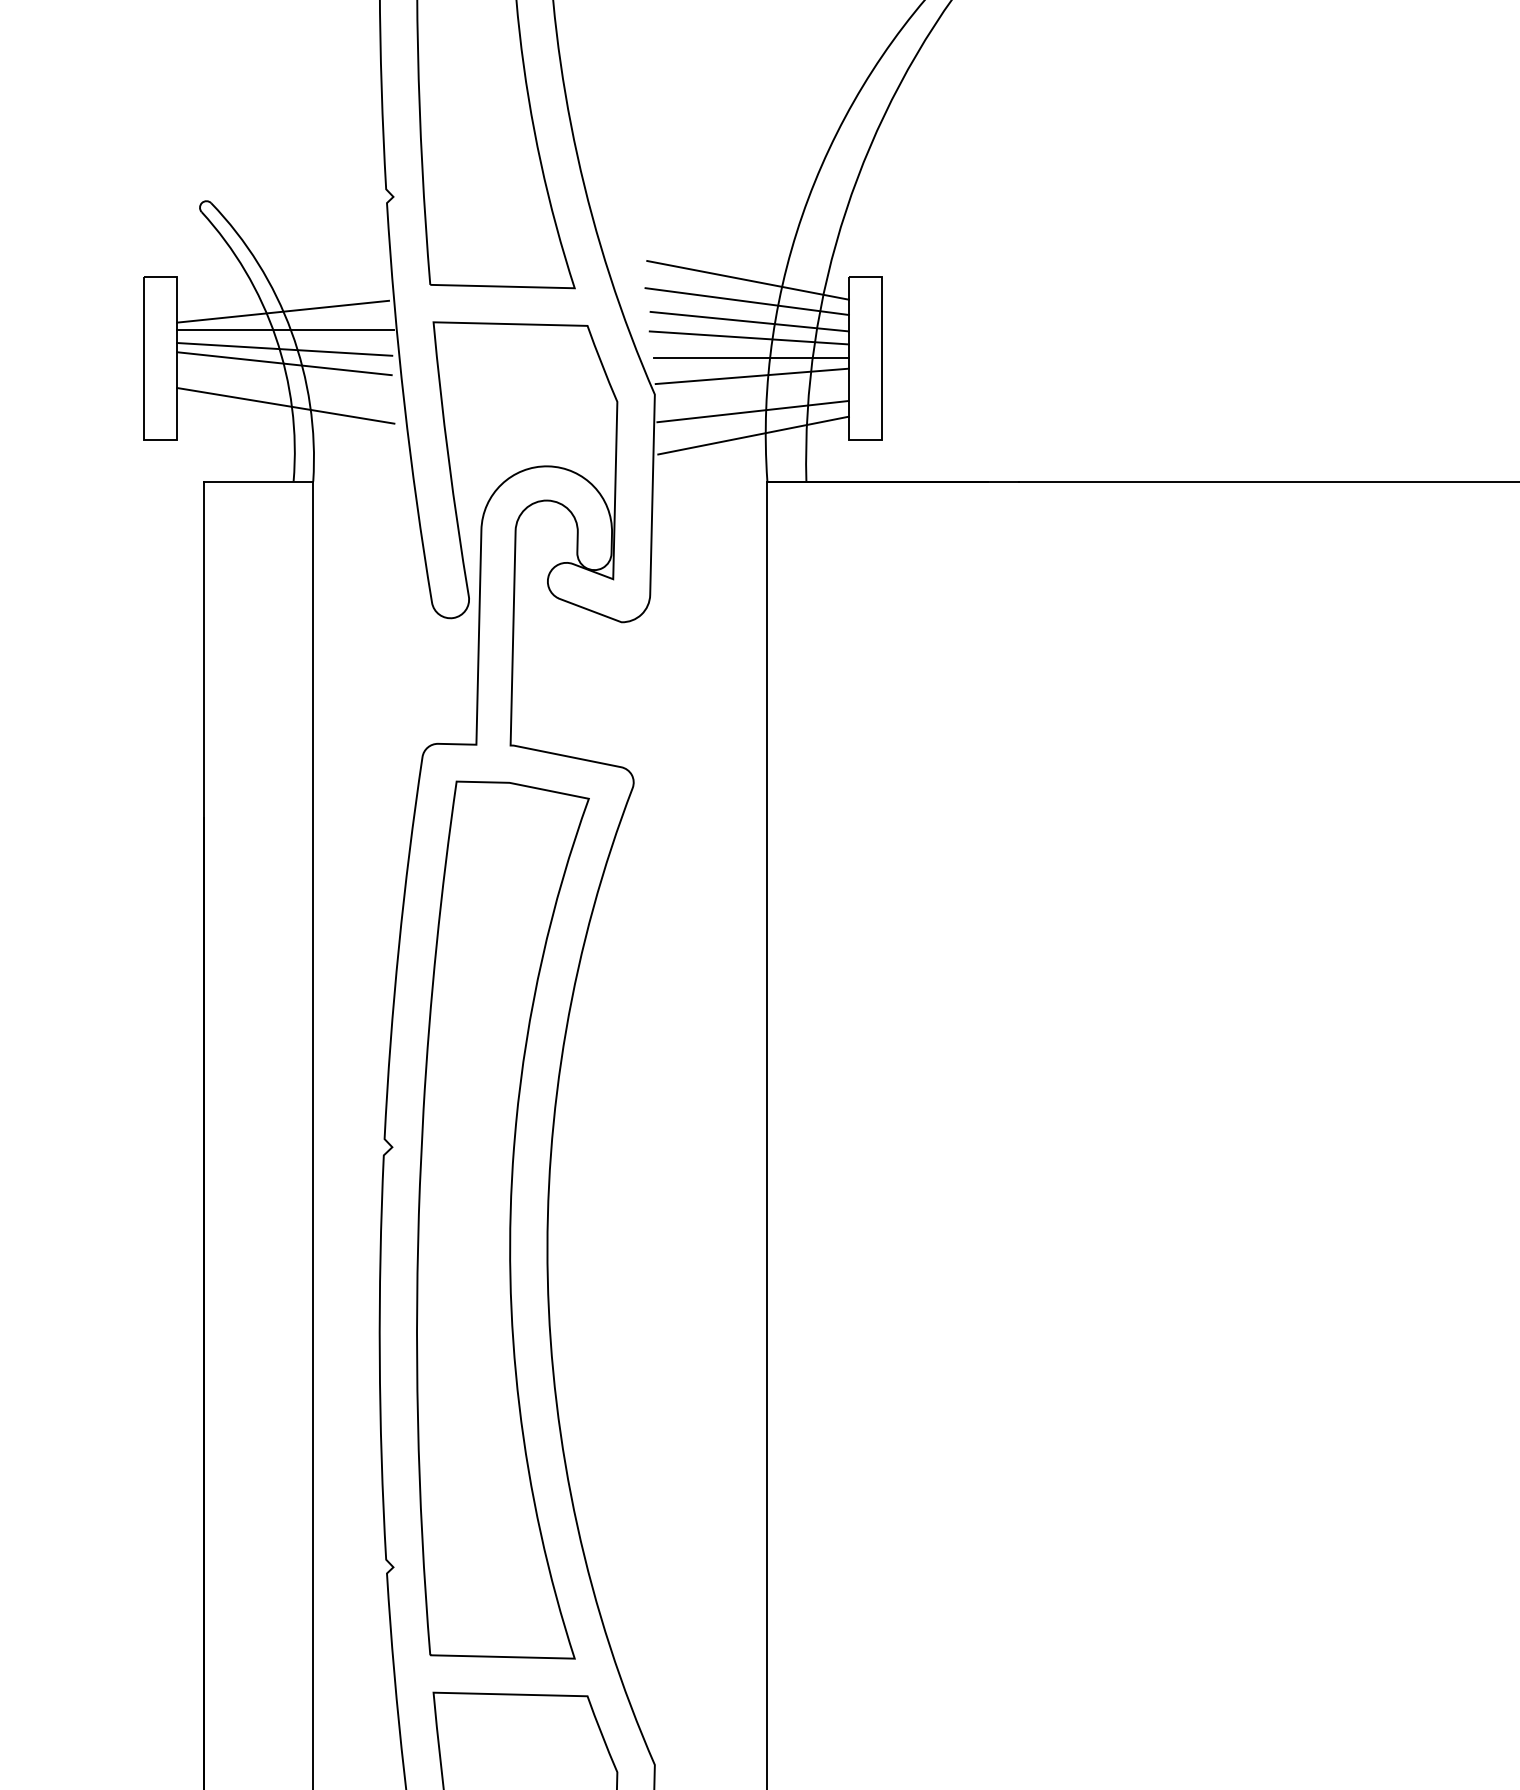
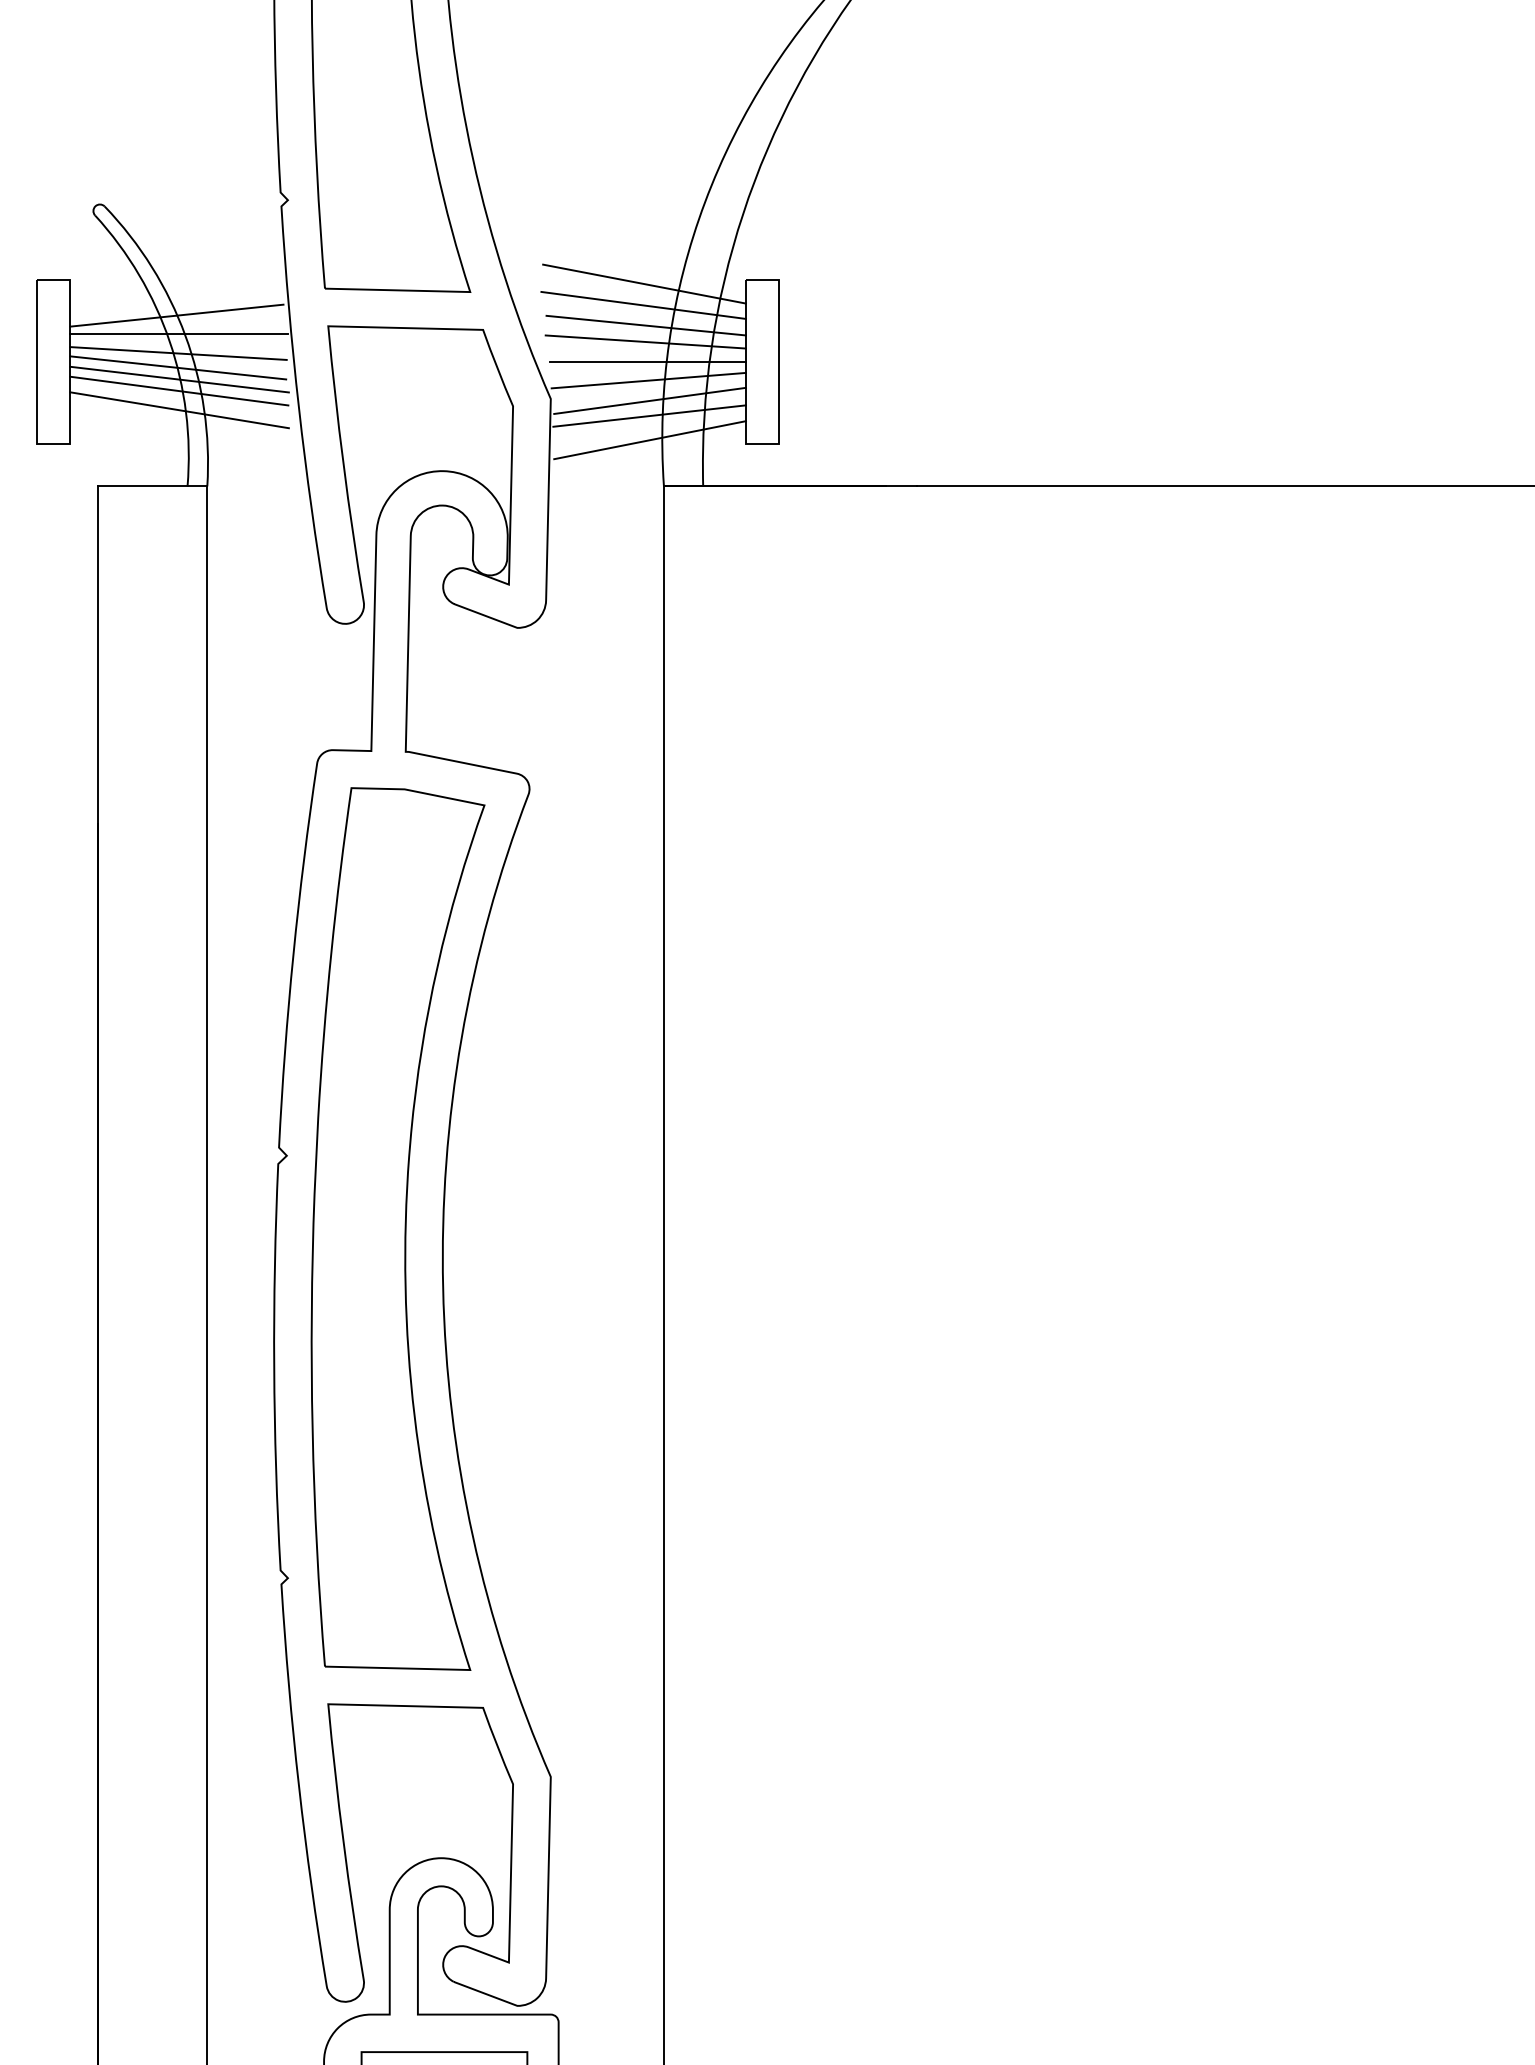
line: (285, 375) -> (179, 379), added
line: (285, 386) -> (179, 390), added
line: (753, 396) -> (649, 400), added

